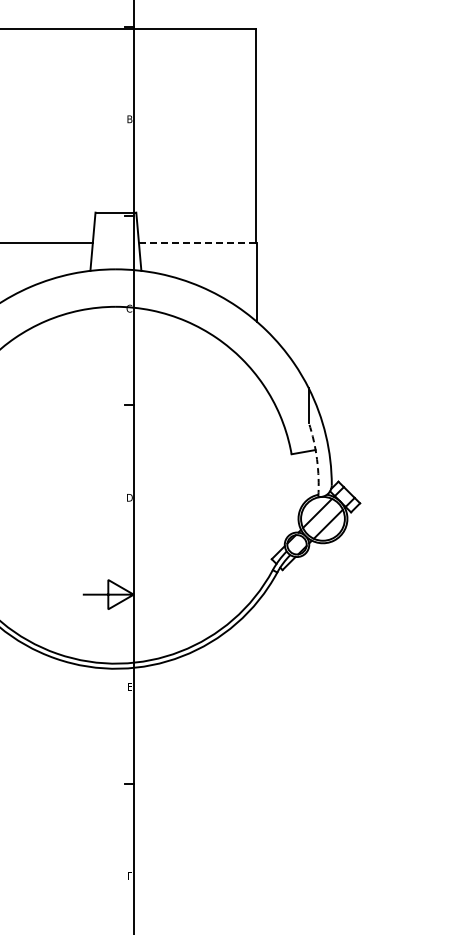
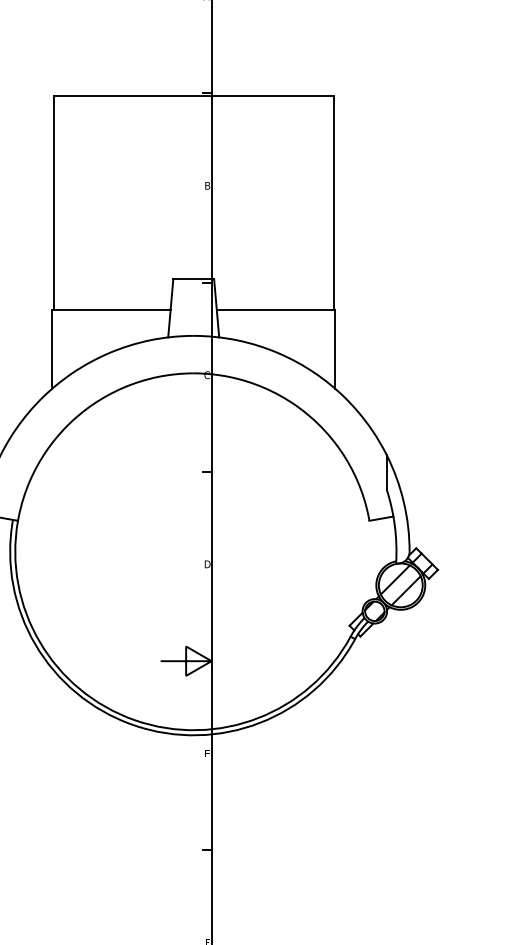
line: (198, 242) -> (276, 309), dashed -> solid
arc: (316, 459) -> (394, 526), dashed -> solid

